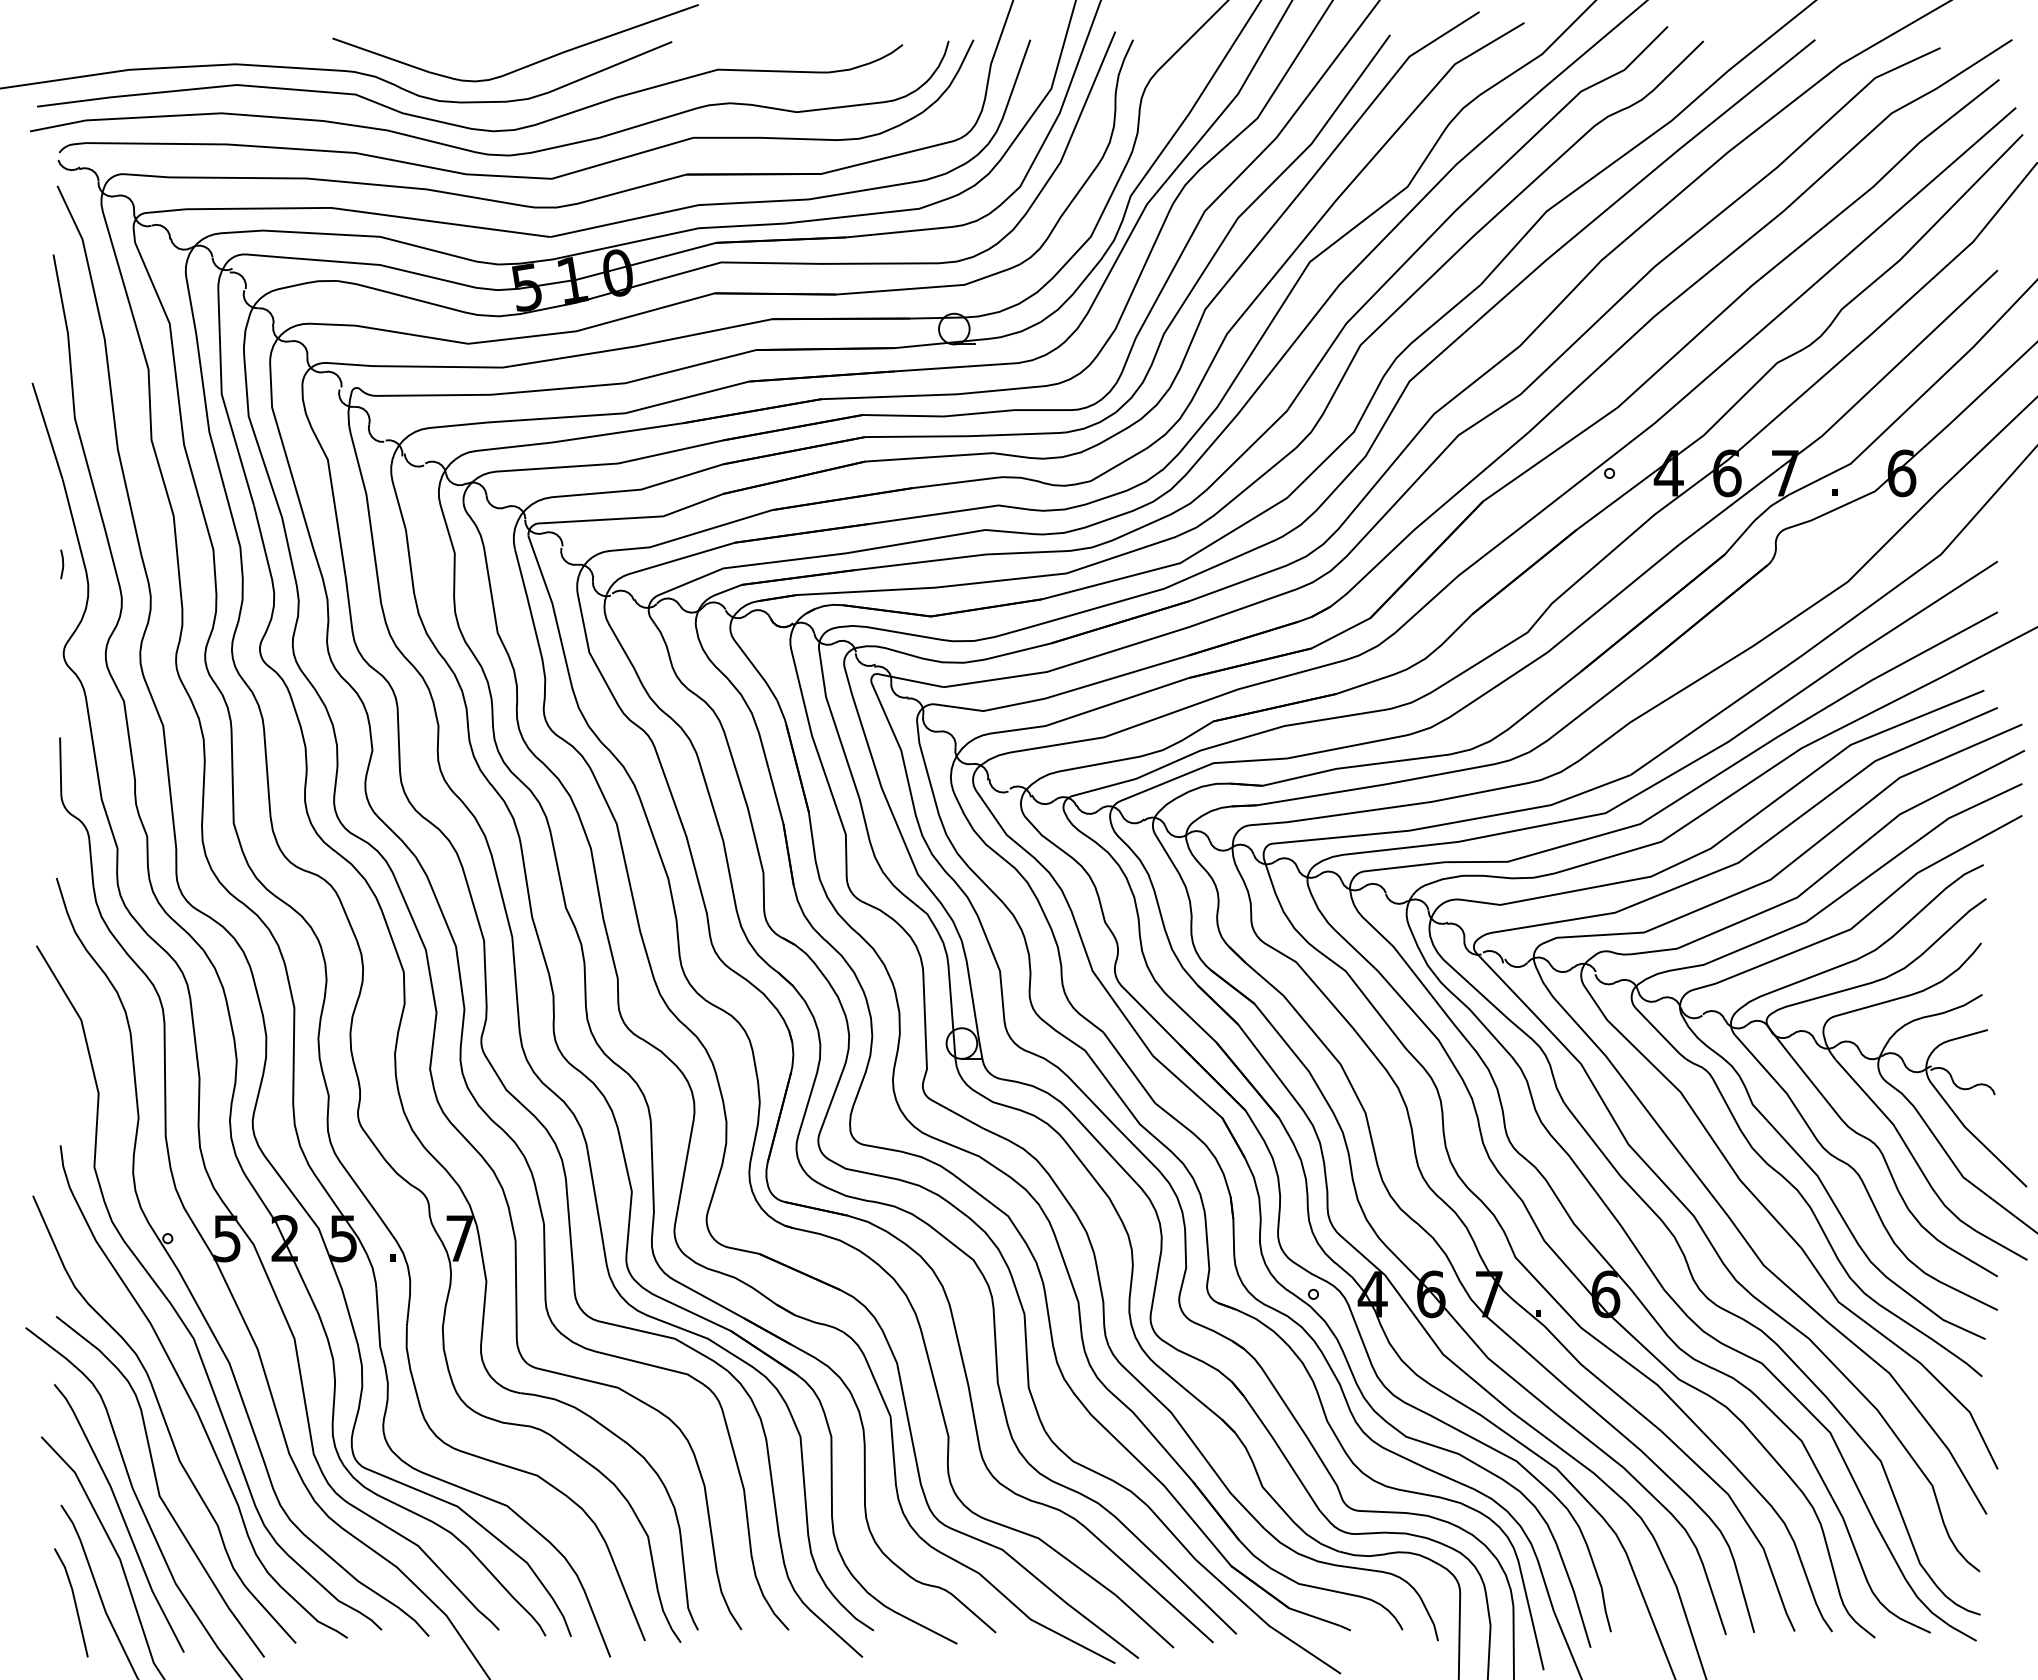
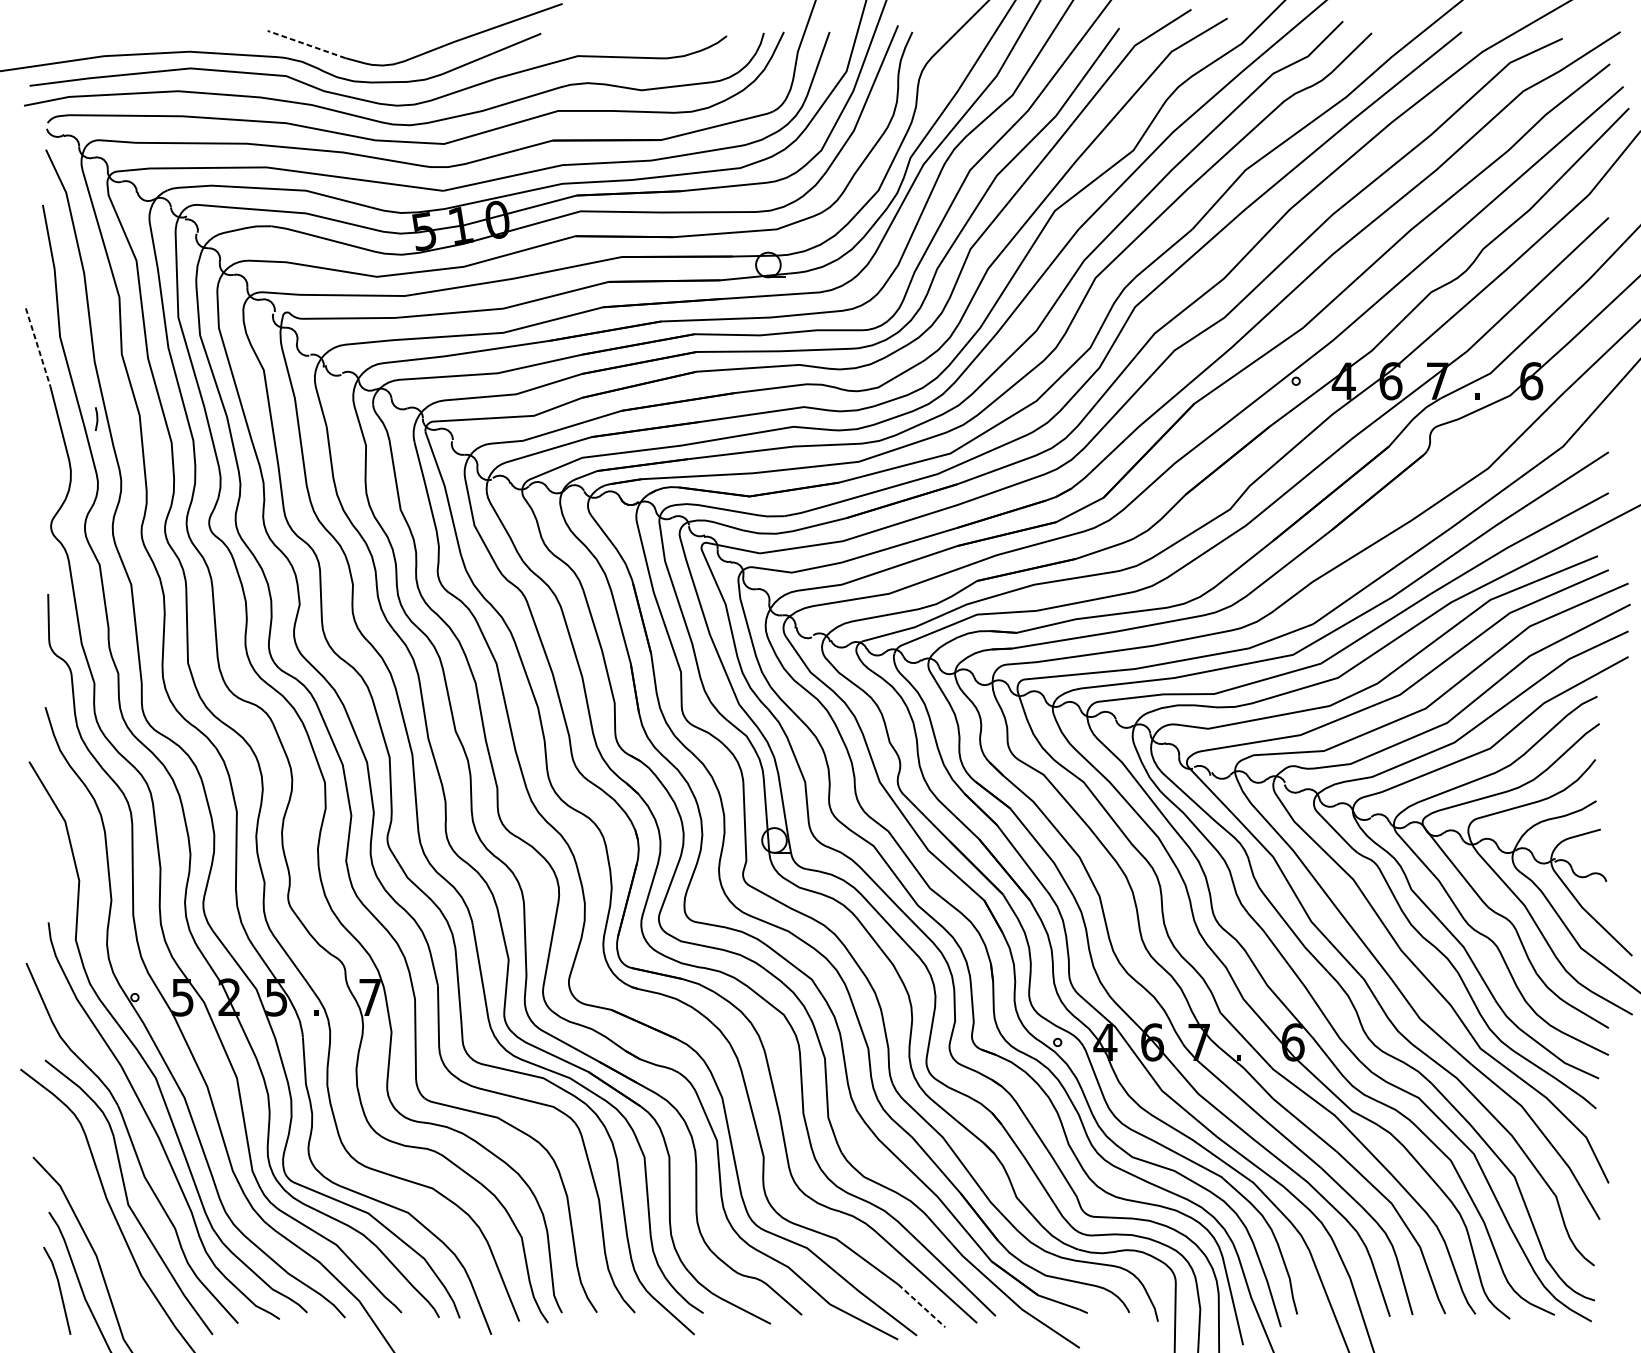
line: (380, 55) -> (306, 44), solid -> dashed
line: (47, 431) -> (38, 347), solid -> dashed
curve: (62, 564) -> (96, 419), moved
curve: (121, 1516) -> (97, 1221), removed
line: (1145, 1621) -> (922, 1305), solid -> dashed

